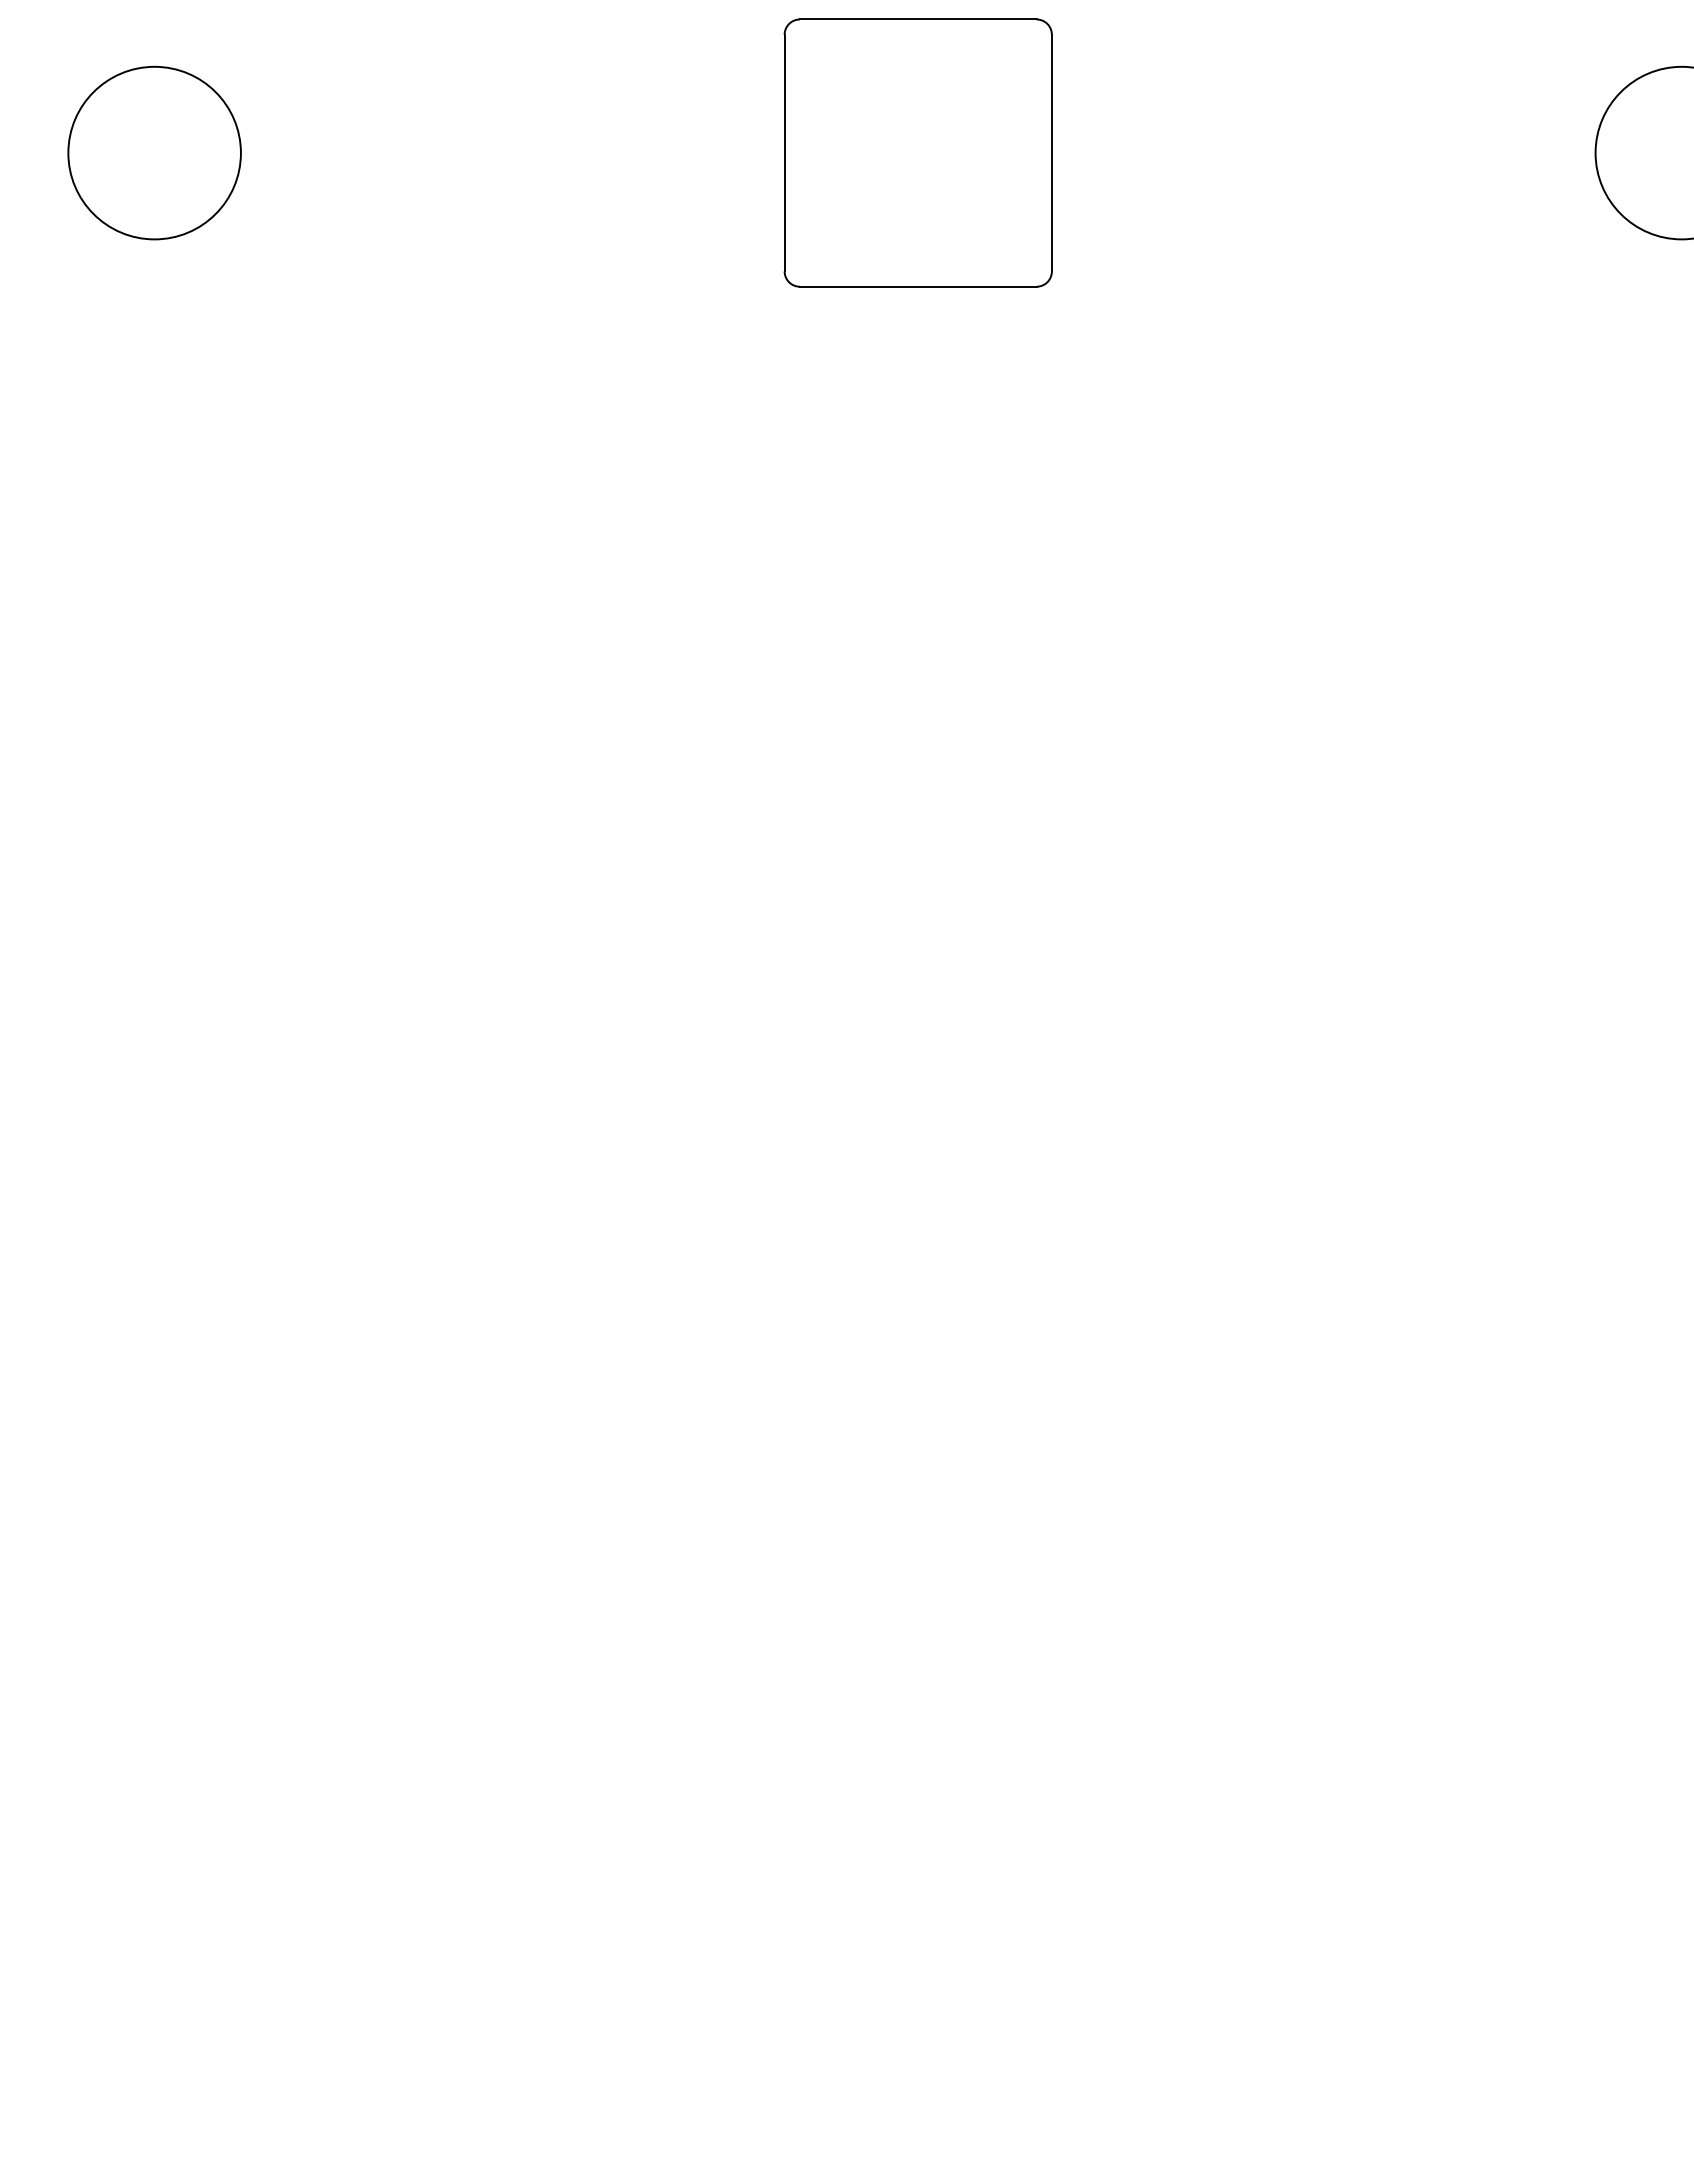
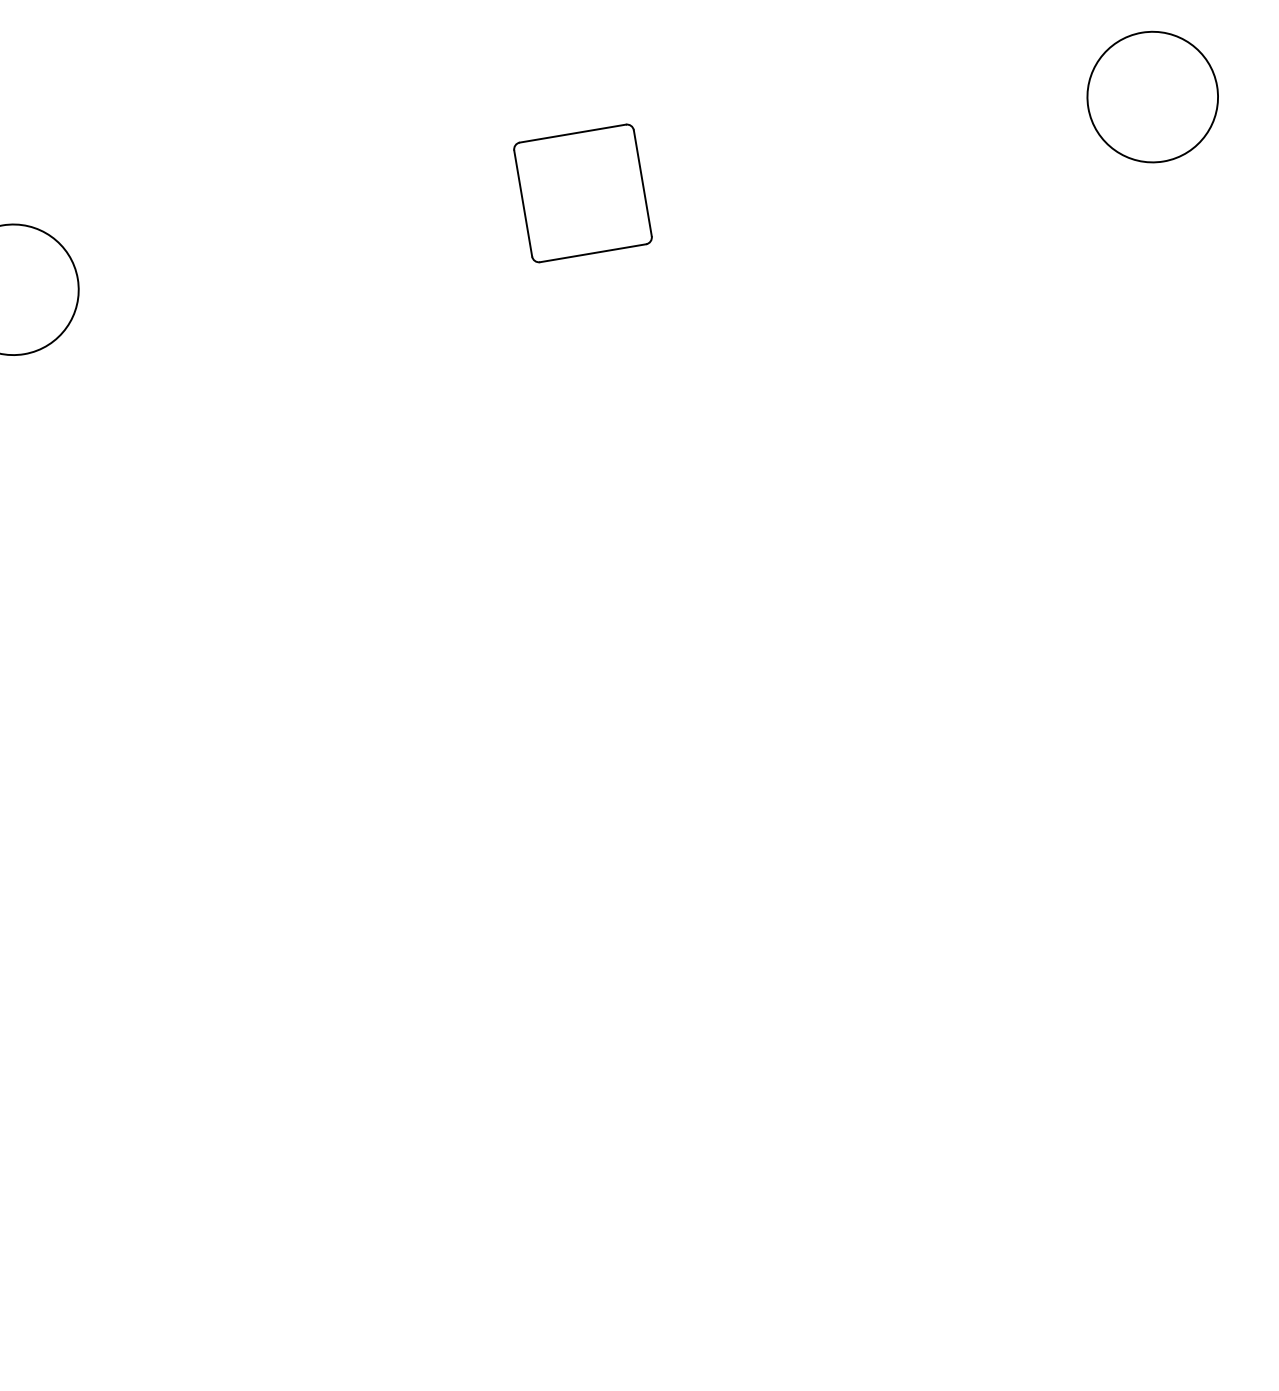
part: (917, 152) -> (582, 193), size x0.6

